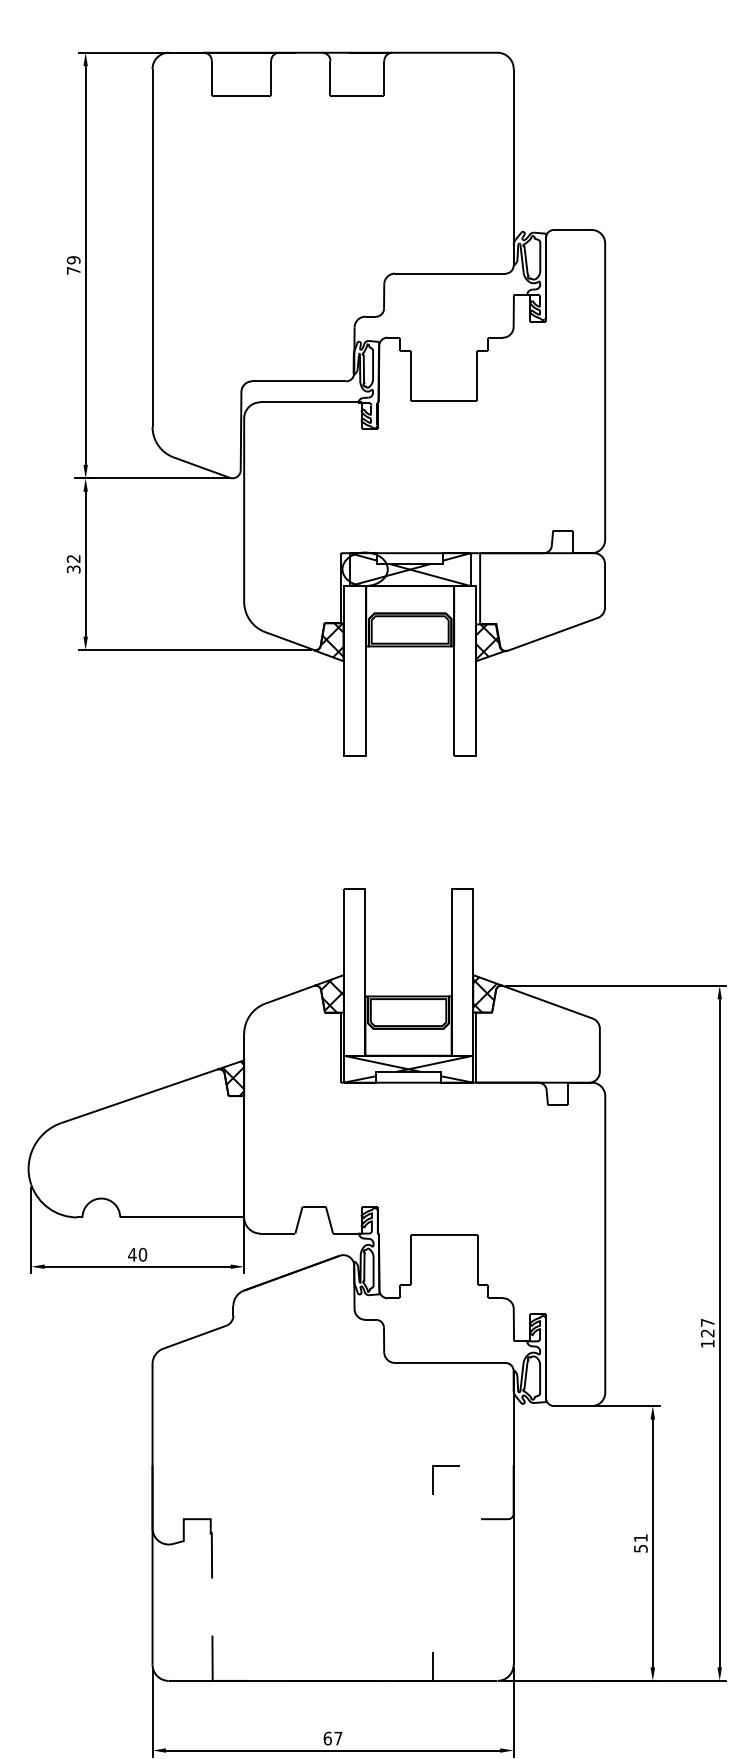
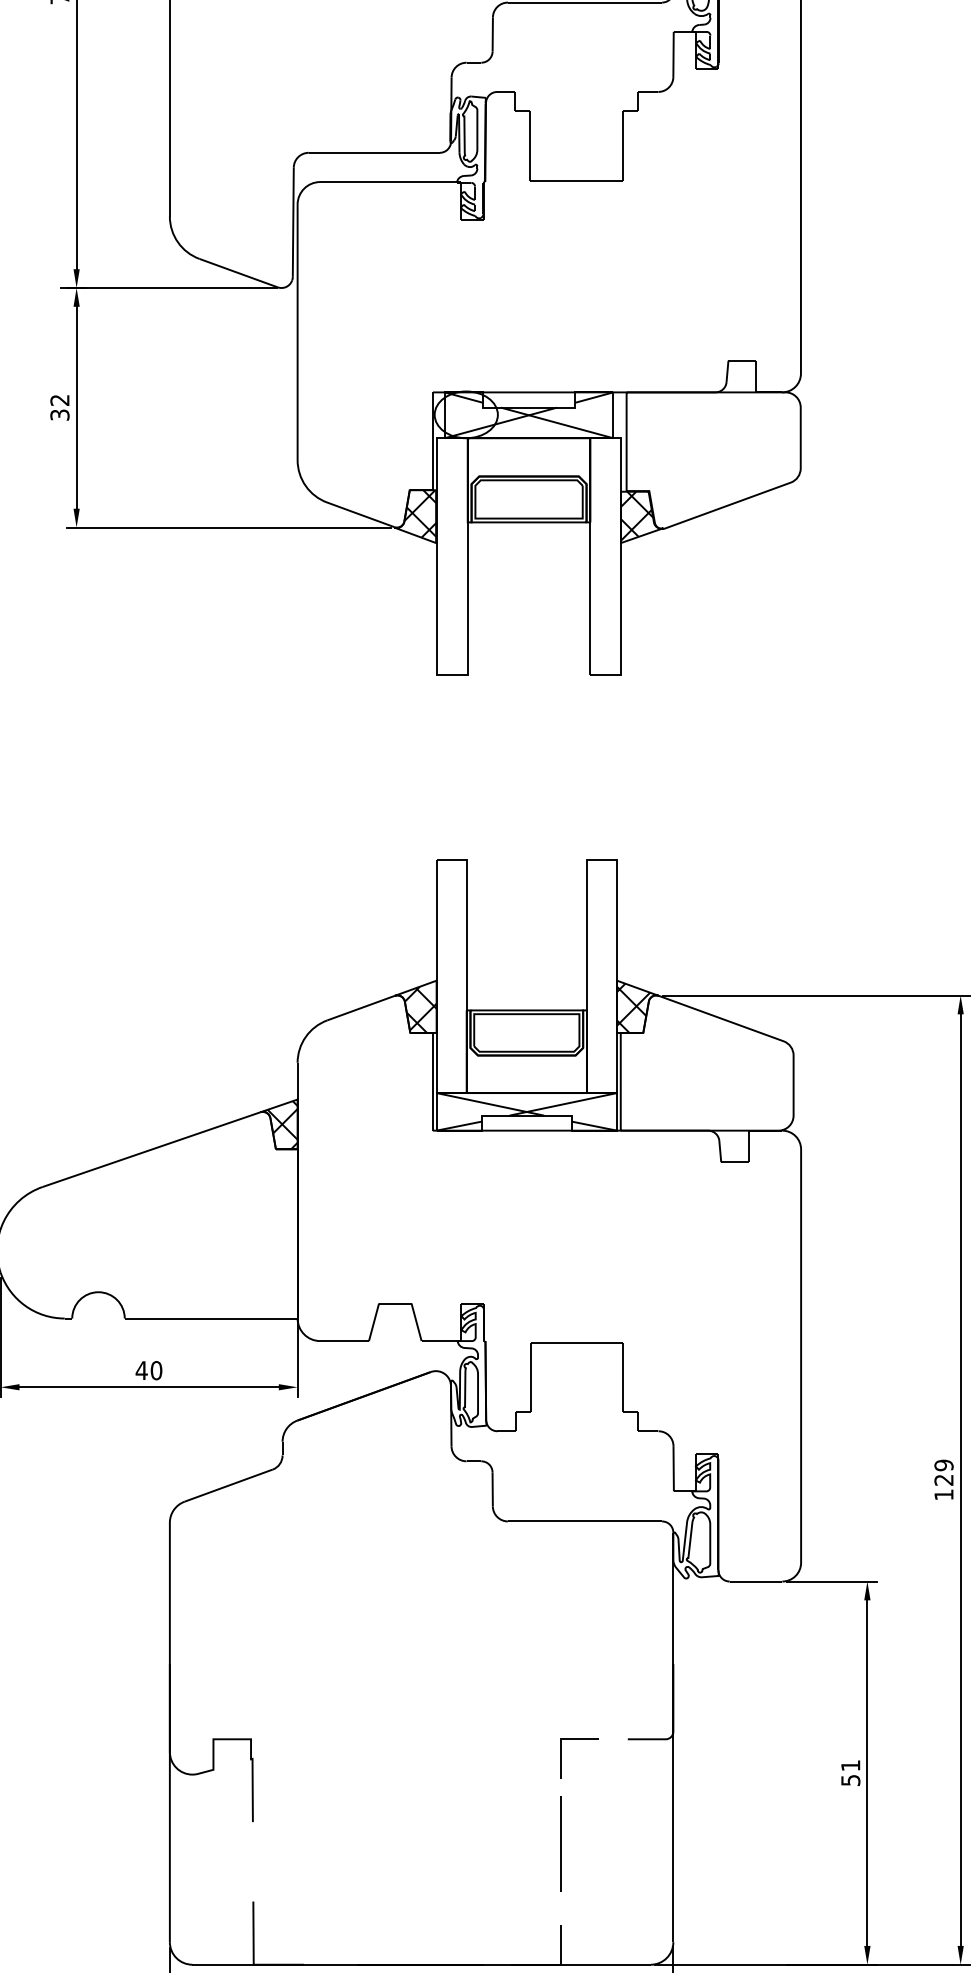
text: (707, 1322) -> (943, 1465), 127 -> 129
line: (433, 1479) -> (561, 1757), moved
line: (432, 1594) -> (560, 1844), added

